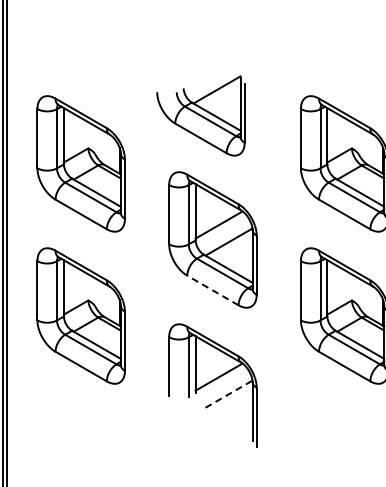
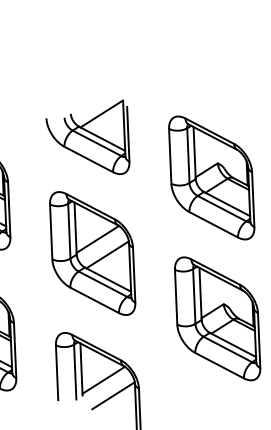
part: (200, 115) -> (87, 138), moved
line: (212, 290) -> (94, 300), dashed -> solid
line: (229, 393) -> (114, 395), dashed -> solid

